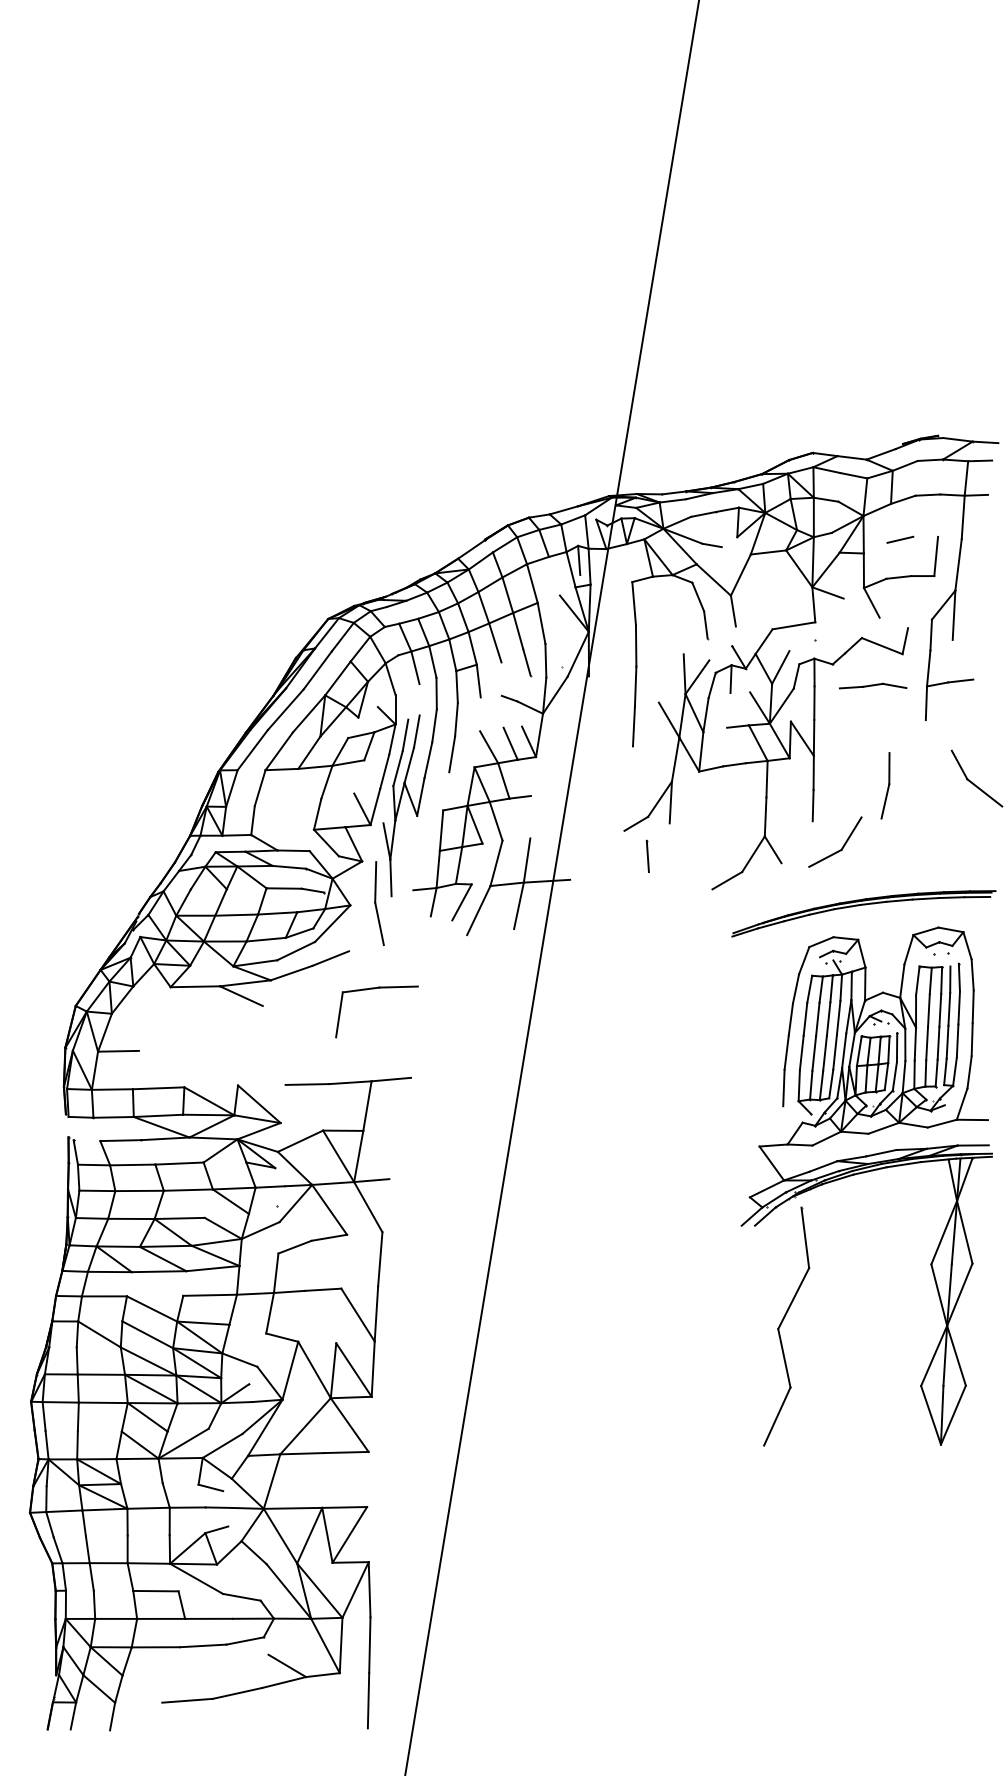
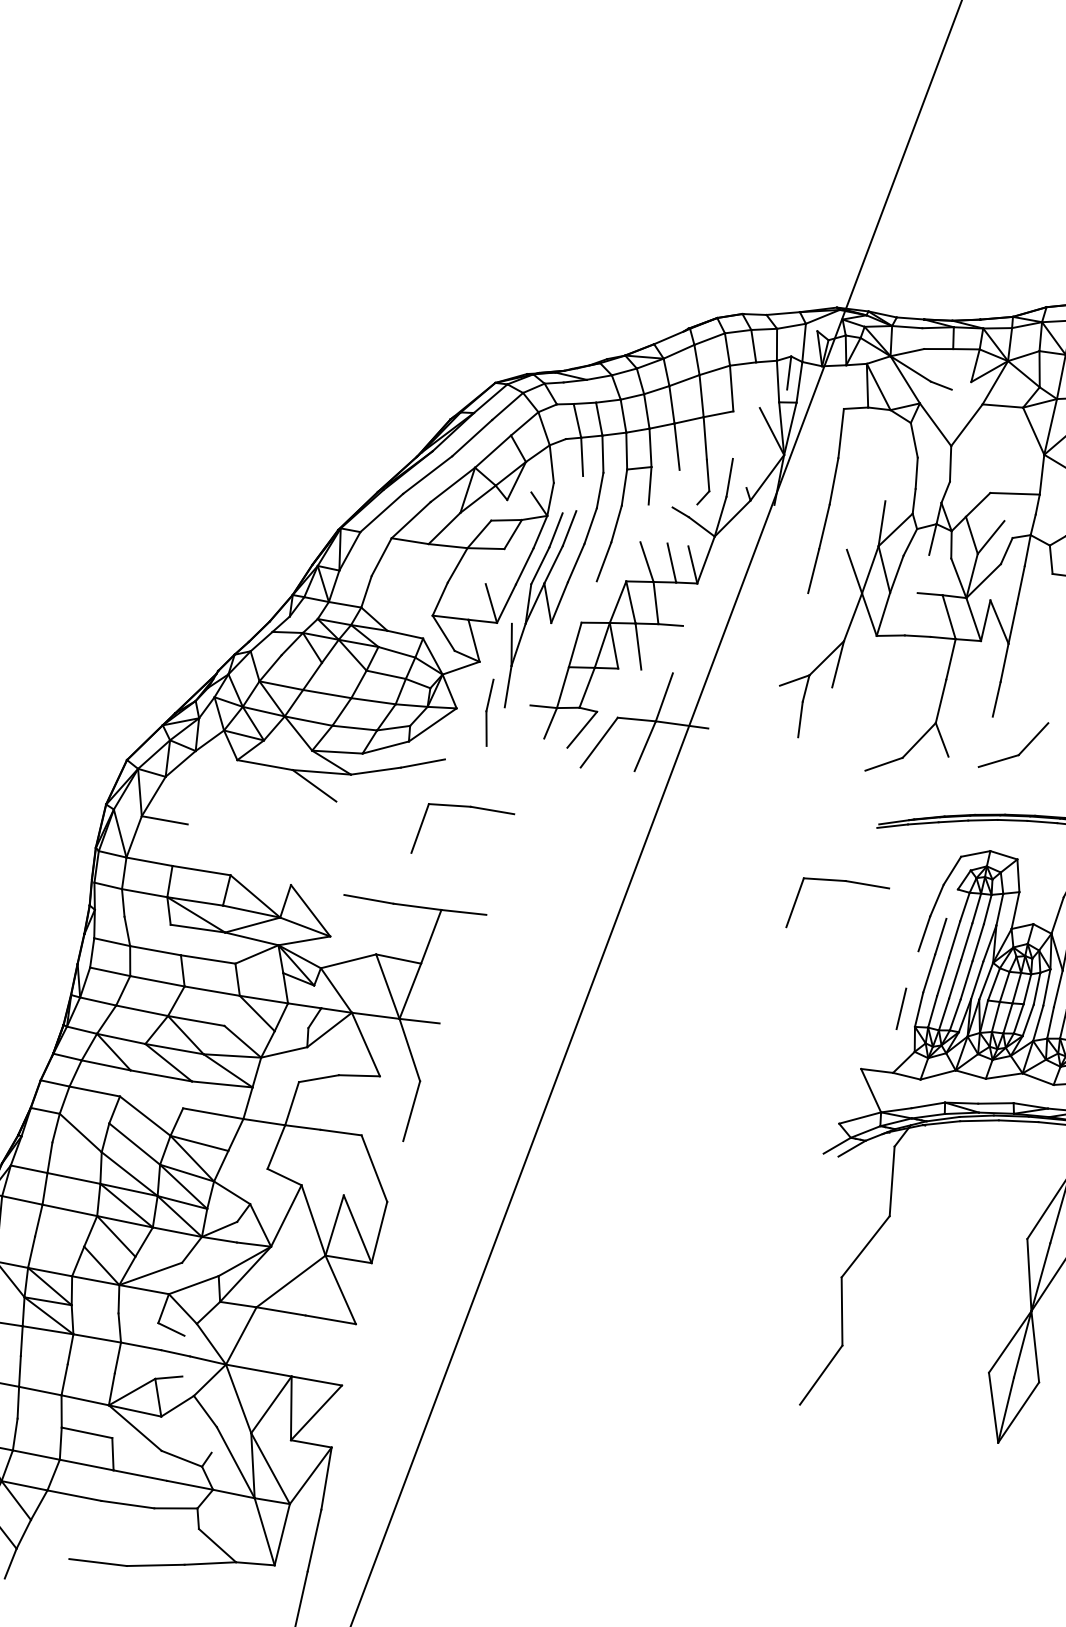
line: (541, 622) -> (733, 434), removed
line: (496, 863) -> (629, 693), removed
part: (379, 903) -> (489, 712), size x0.7
part: (709, 989) -> (839, 882), added
line: (809, 989) -> (951, 904), removed
line: (786, 1052) -> (912, 969), removed
line: (120, 1140) -> (147, 920), removed
line: (376, 1313) -> (395, 1170), removed

